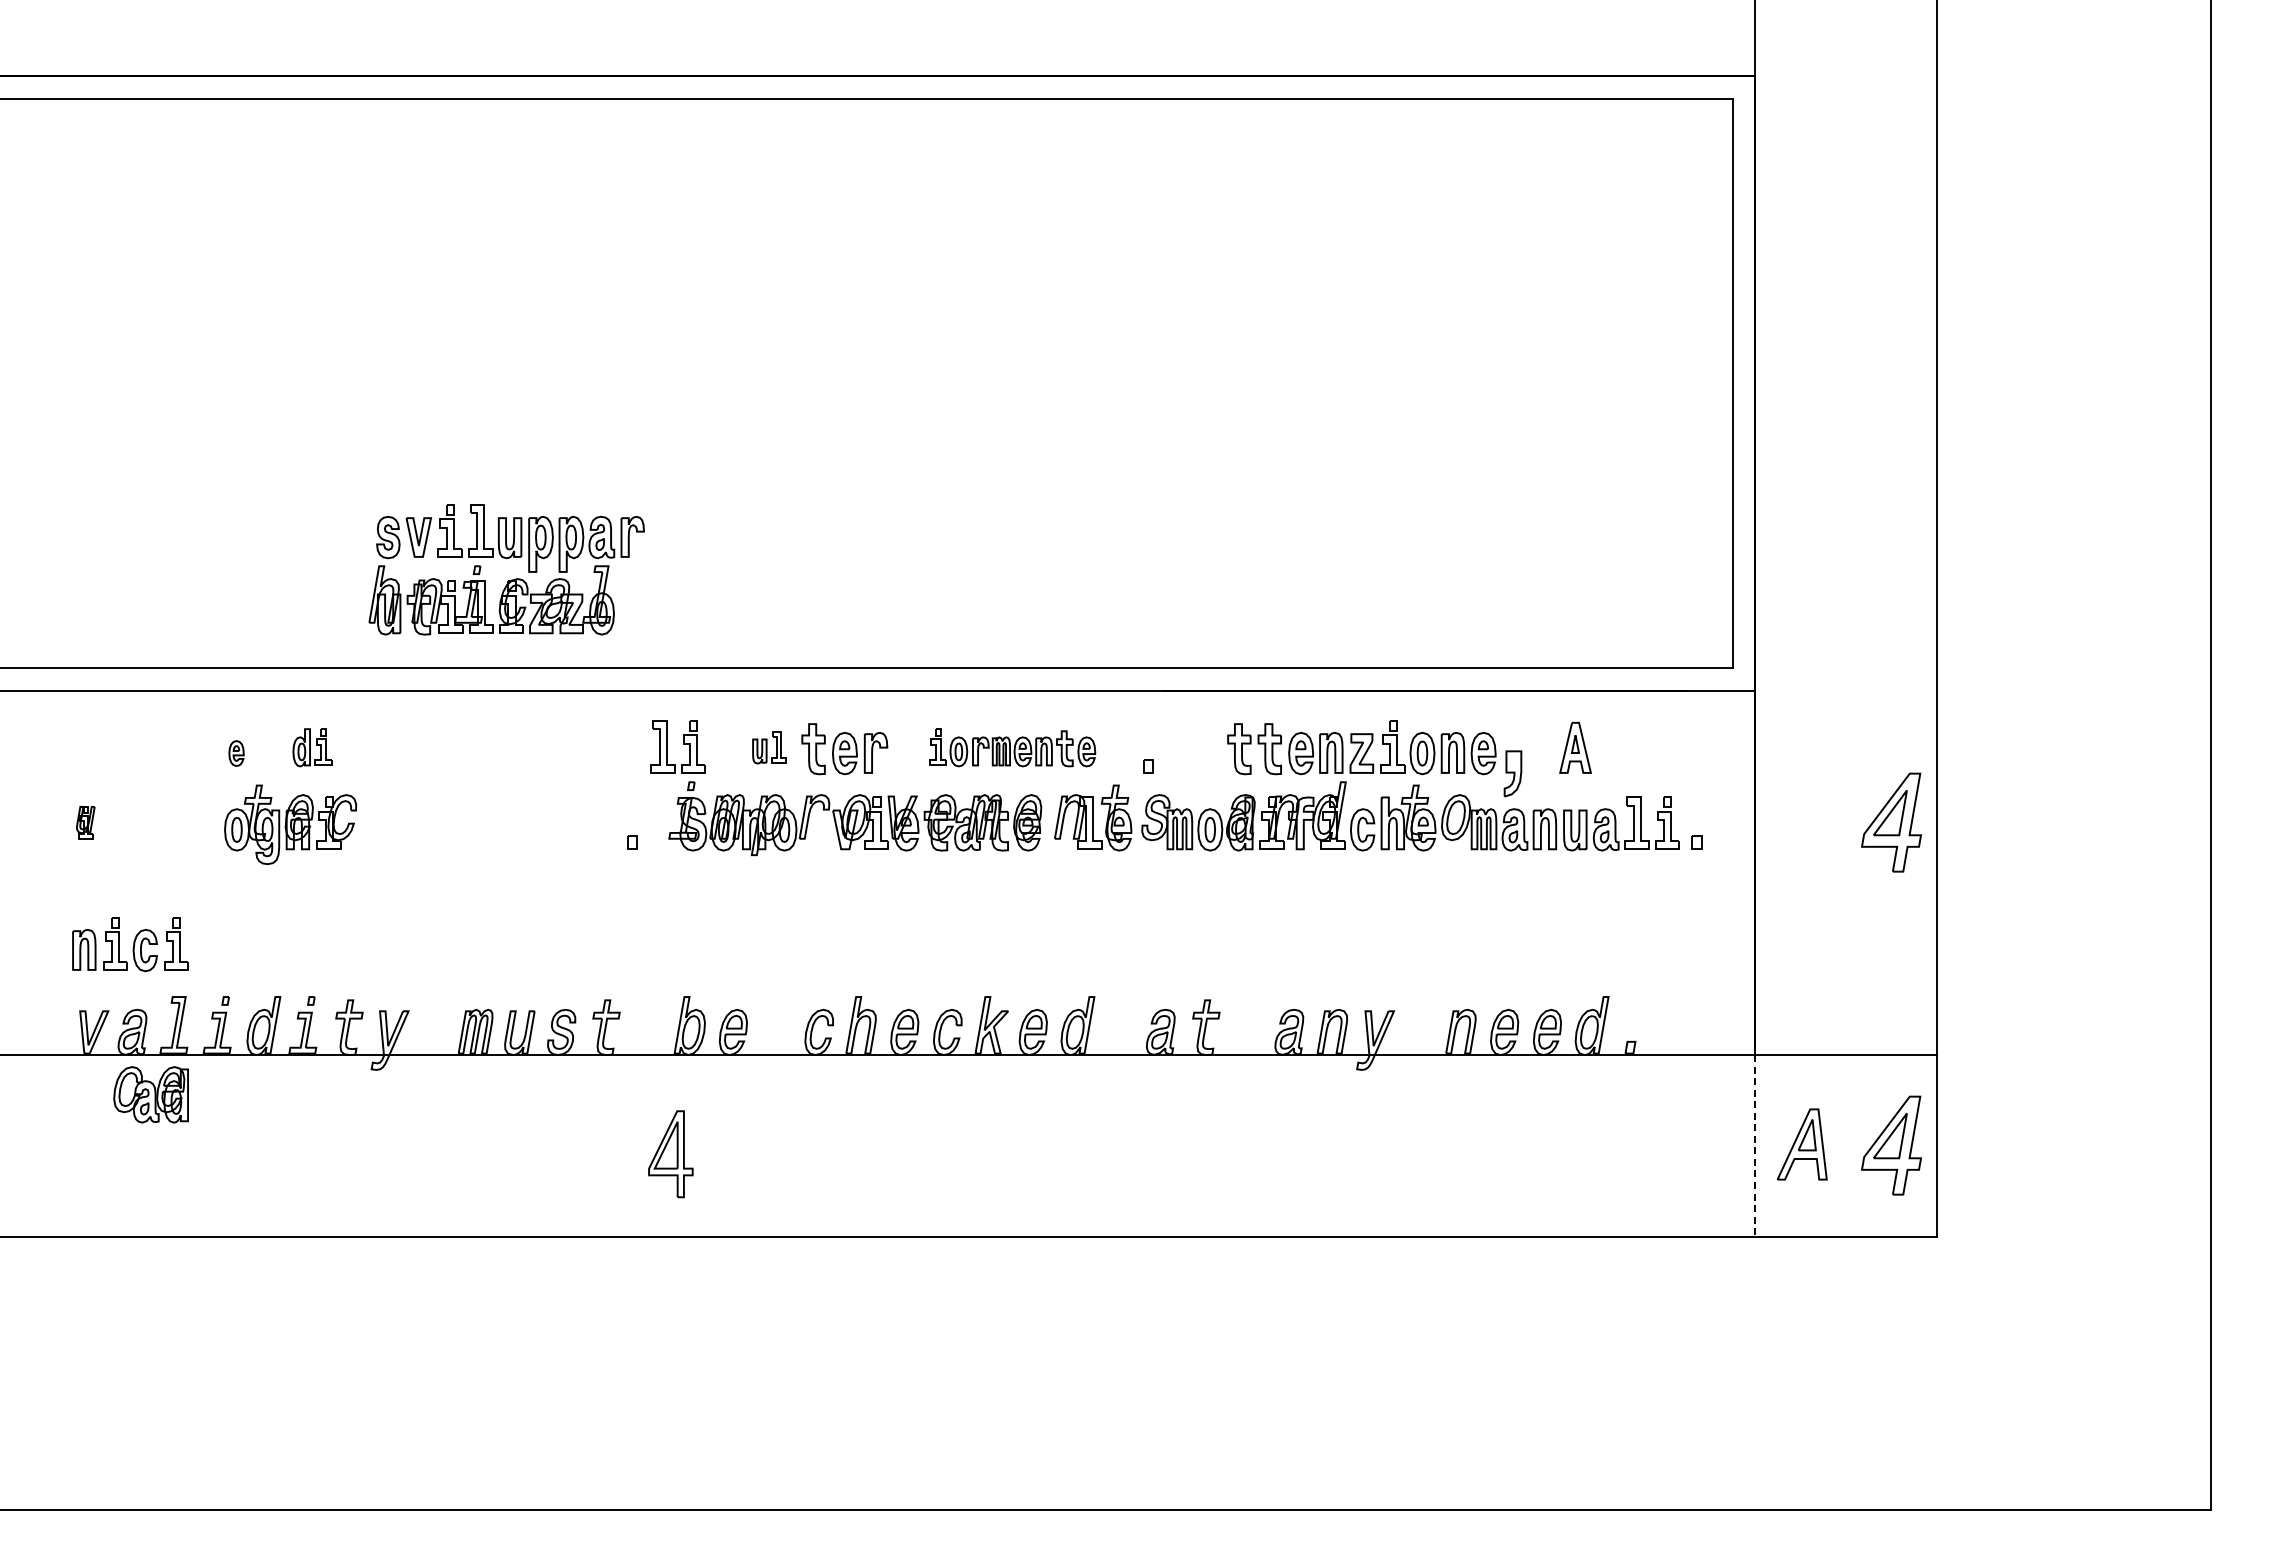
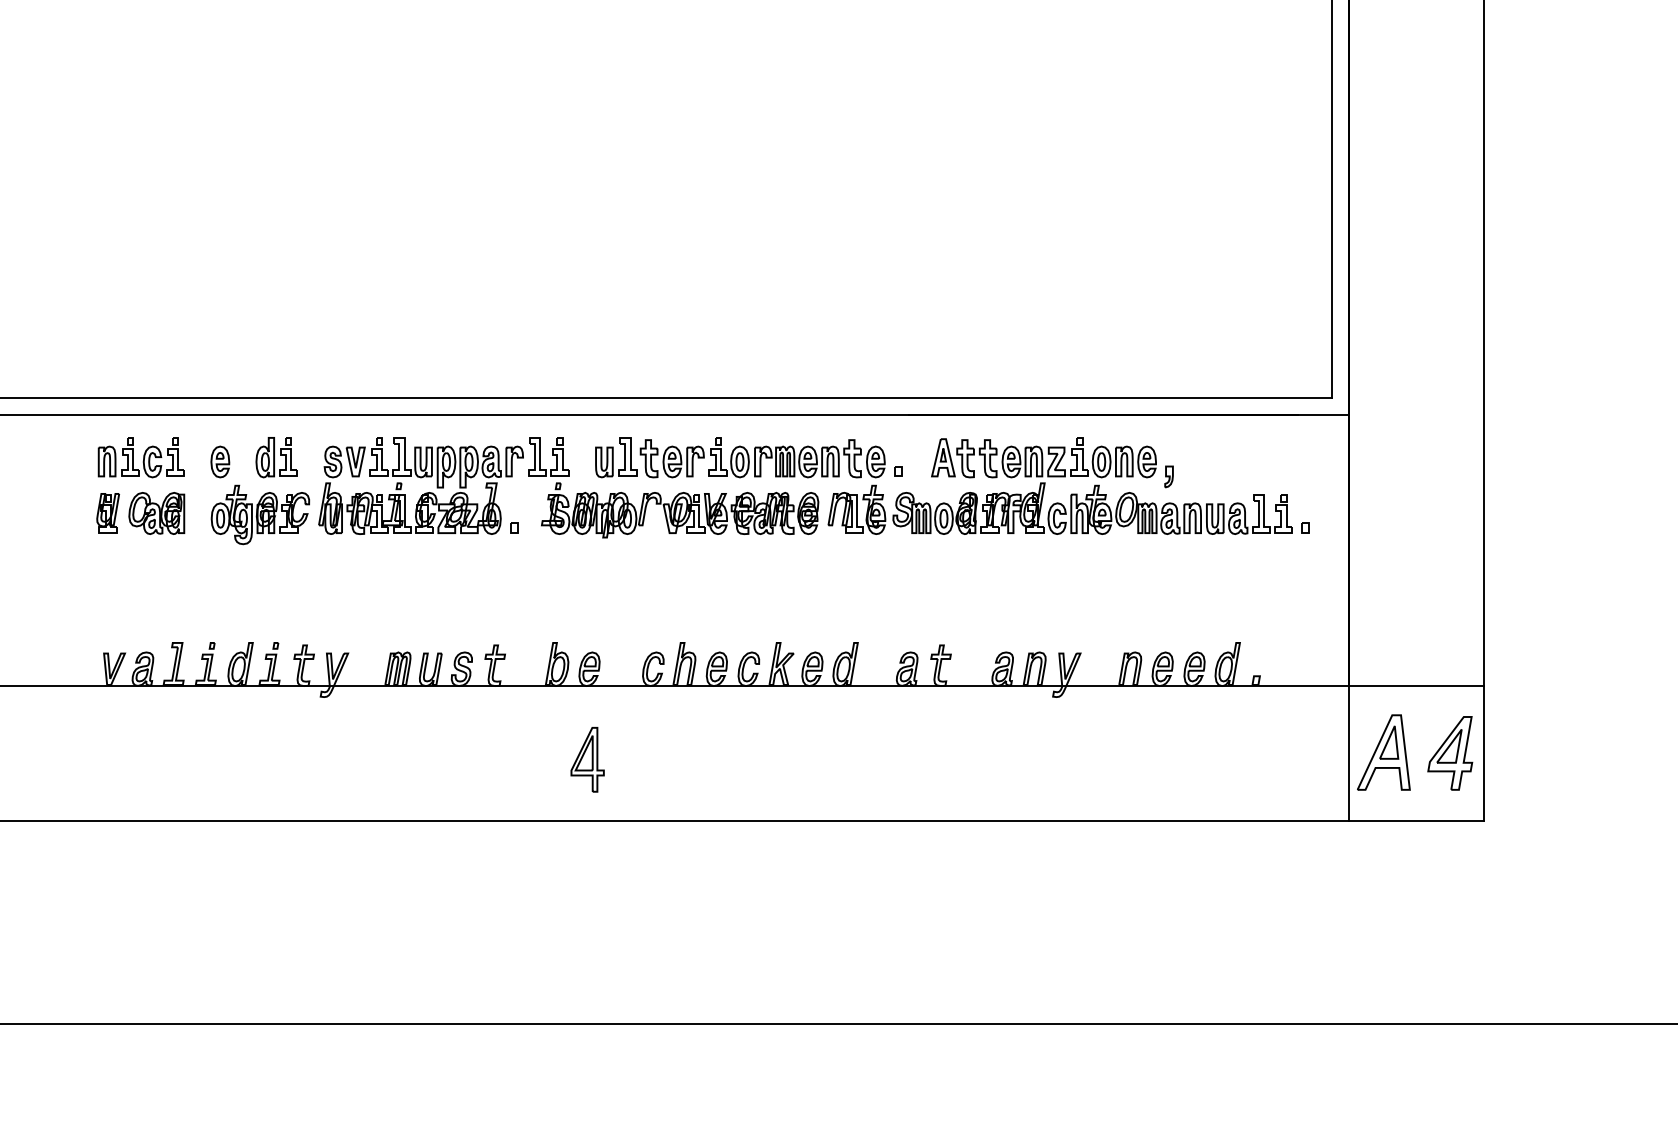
part: (506, 559) -> (420, 478), moved
part: (312, 747) -> (276, 457), size x1.43
part: (769, 747) -> (616, 457), size x1.67
part: (1012, 747) -> (796, 457), size x1.43
part: (1575, 747) -> (943, 457), moved
part: (236, 753) -> (220, 461), size x1.67
part: (1513, 773) -> (1169, 476), size x0.62
part: (85, 822) -> (108, 513), size x1.67
part: (1891, 822) -> (1450, 513), removed
part: (130, 944) -> (141, 457), moved
part: (150, 1094) -> (156, 513), moved
part: (1802, 1144) -> (1384, 752), size x1.43
line: (1755, 1146) -> (1349, 754), dashed -> solid
part: (670, 1154) -> (587, 759), moved

